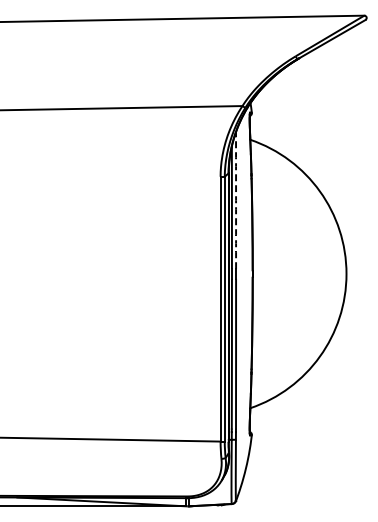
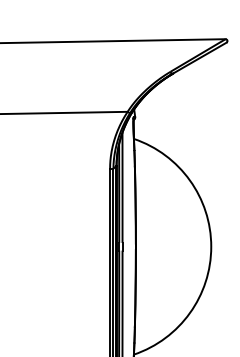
arc: (236, 200) -> (122, 187), dashed -> solid

